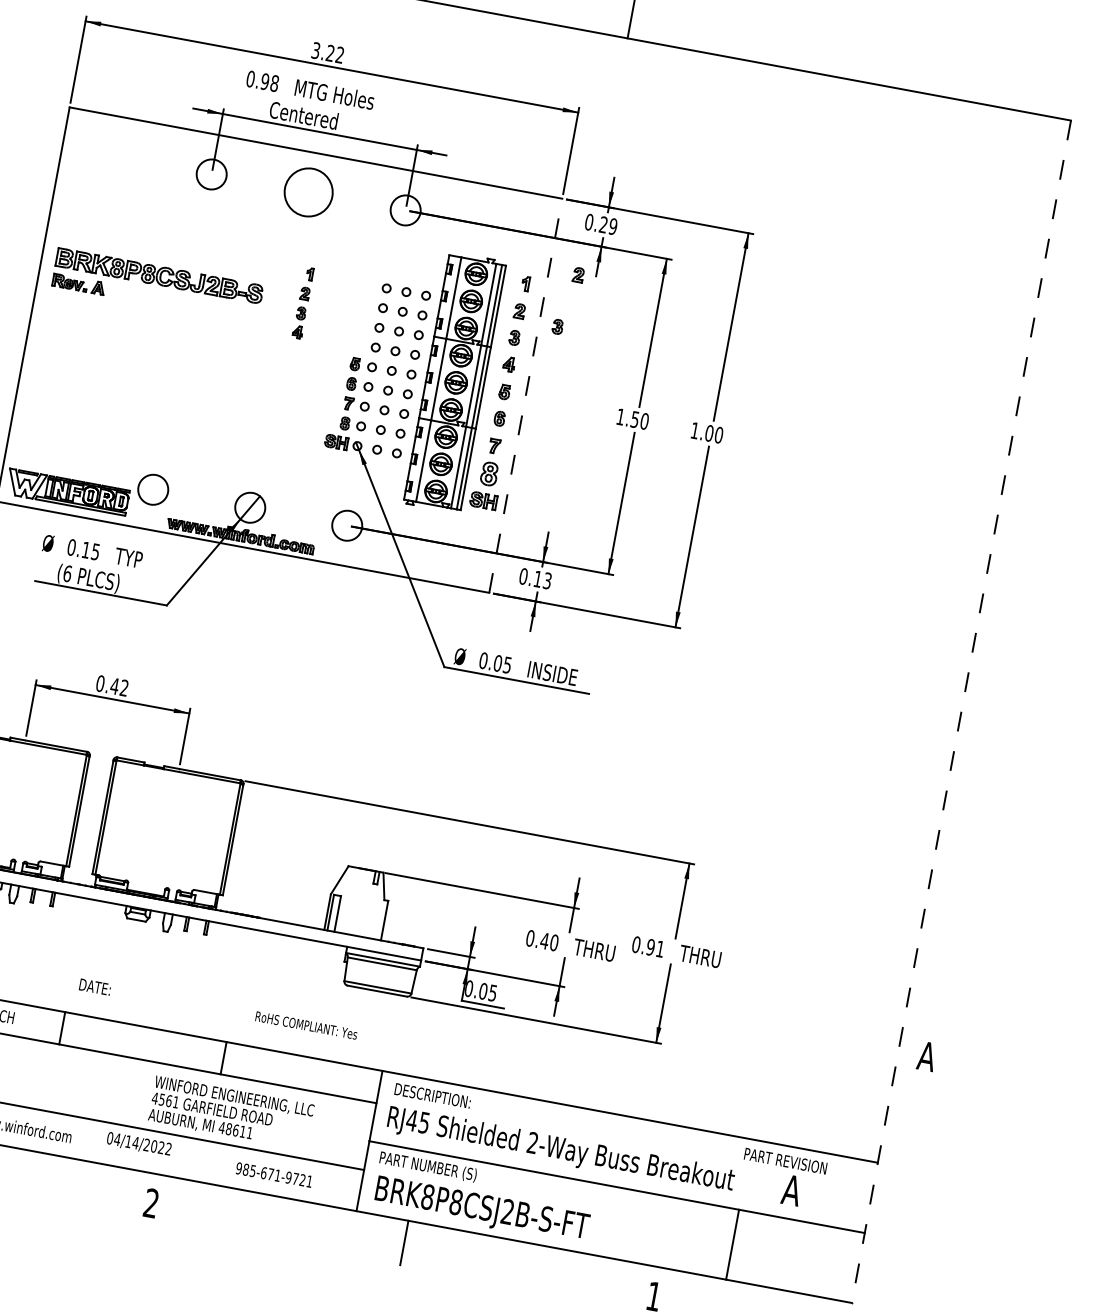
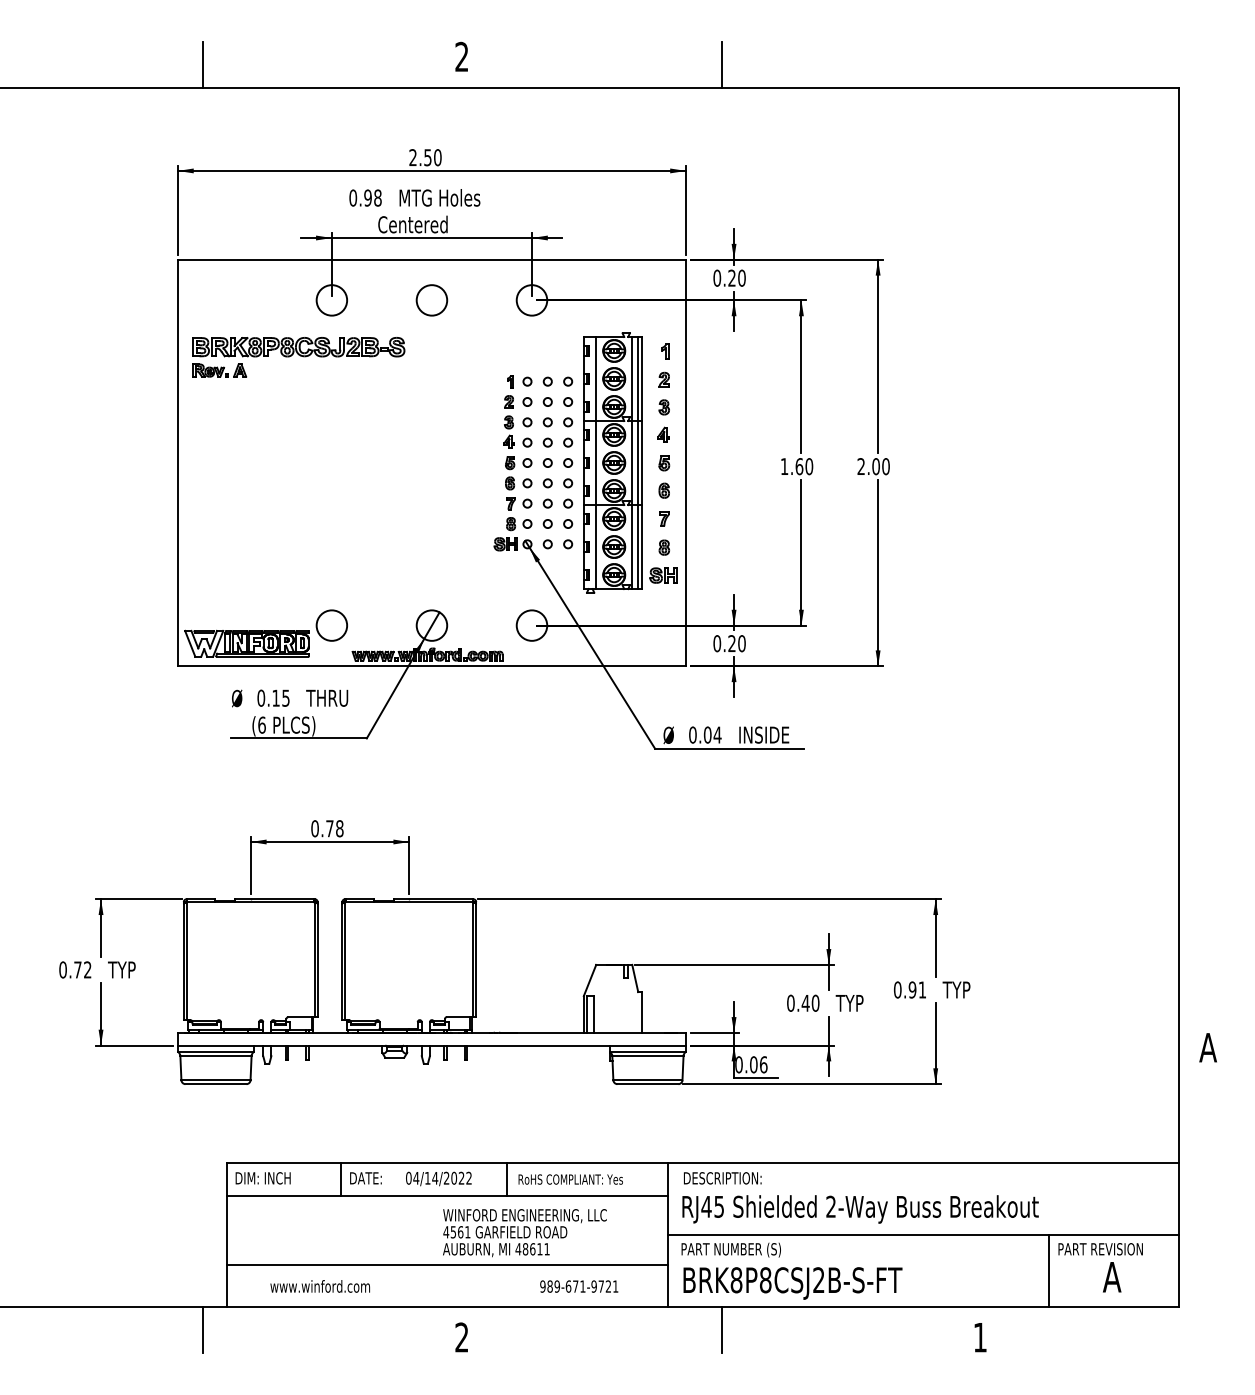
text: (328, 52) -> (425, 157), 3.22 -> 2.50
circle: (308, 192) -> (431, 300), size x0.62
text: (612, 226) -> (741, 278), 0.29 -> 0.20
part: (577, 274) -> (715, 332), removed
part: (157, 285) -> (298, 357), moved
part: (302, 302) -> (508, 411), moved
part: (557, 326) -> (704, 388), removed
line: (526, 395) -> (686, 462), dashed -> solid
text: (635, 419) -> (799, 466), 1.50 -> 1.60
text: (694, 430) -> (860, 466), 1.00 -> 2.00
part: (489, 473) -> (664, 547), size x0.62
text: (139, 559) -> (331, 697), TYP -> THRU
text: (542, 579) -> (736, 643), 0.13 -> 0.20
text: (507, 664) -> (717, 734), 0.05 -> 0.04
text: (119, 686) -> (334, 828), 0.42 -> 0.78
line: (961, 711) -> (1178, 697), dashed -> solid
text: (598, 951) -> (861, 1003), THRU -> TYP
text: (705, 956) -> (968, 989), THRU -> TYP
text: (94, 987) -> (365, 1178), moved
text: (492, 992) -> (763, 1064), 0.05 -> 0.06
text: (306, 1025) -> (570, 1179), moved
text: (138, 1143) -> (438, 1178), moved
text: (253, 1171) -> (557, 1286), 985-671-9721 -> 989-671-9721
text: (782, 1178) -> (1100, 1267), moved

